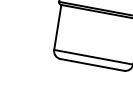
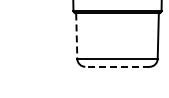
line: (57, 27) -> (76, 36), solid -> dashed
line: (92, 64) -> (117, 66), solid -> dashed

